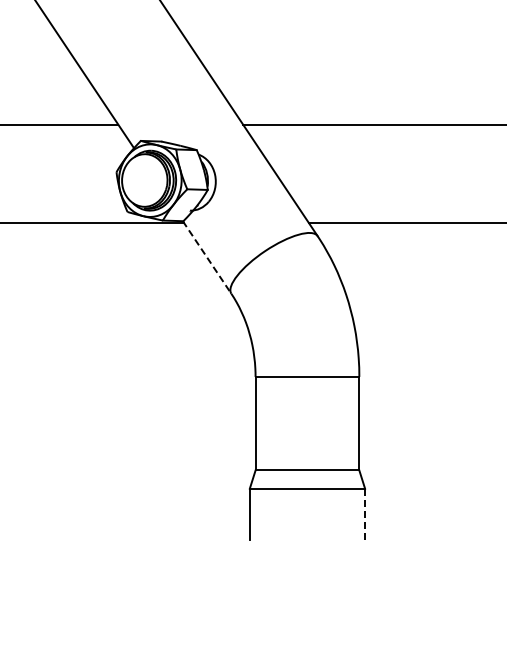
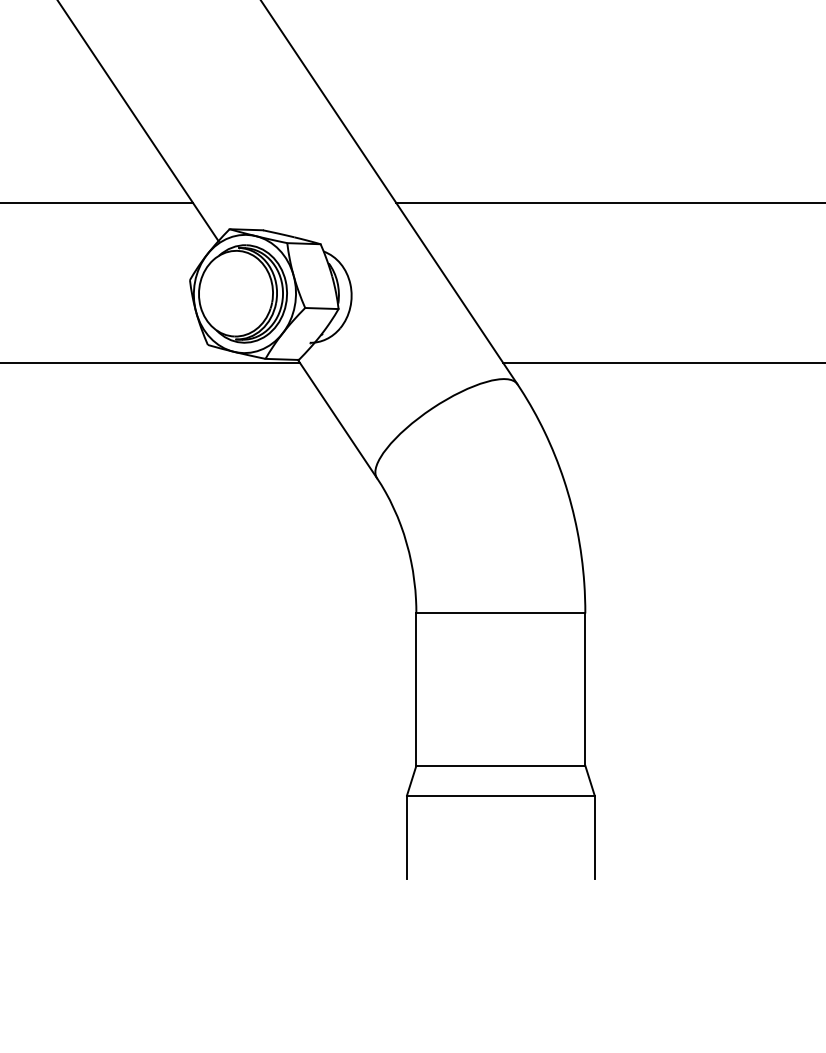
line: (207, 257) -> (338, 419), dashed -> solid
line: (365, 514) -> (595, 837), dashed -> solid

